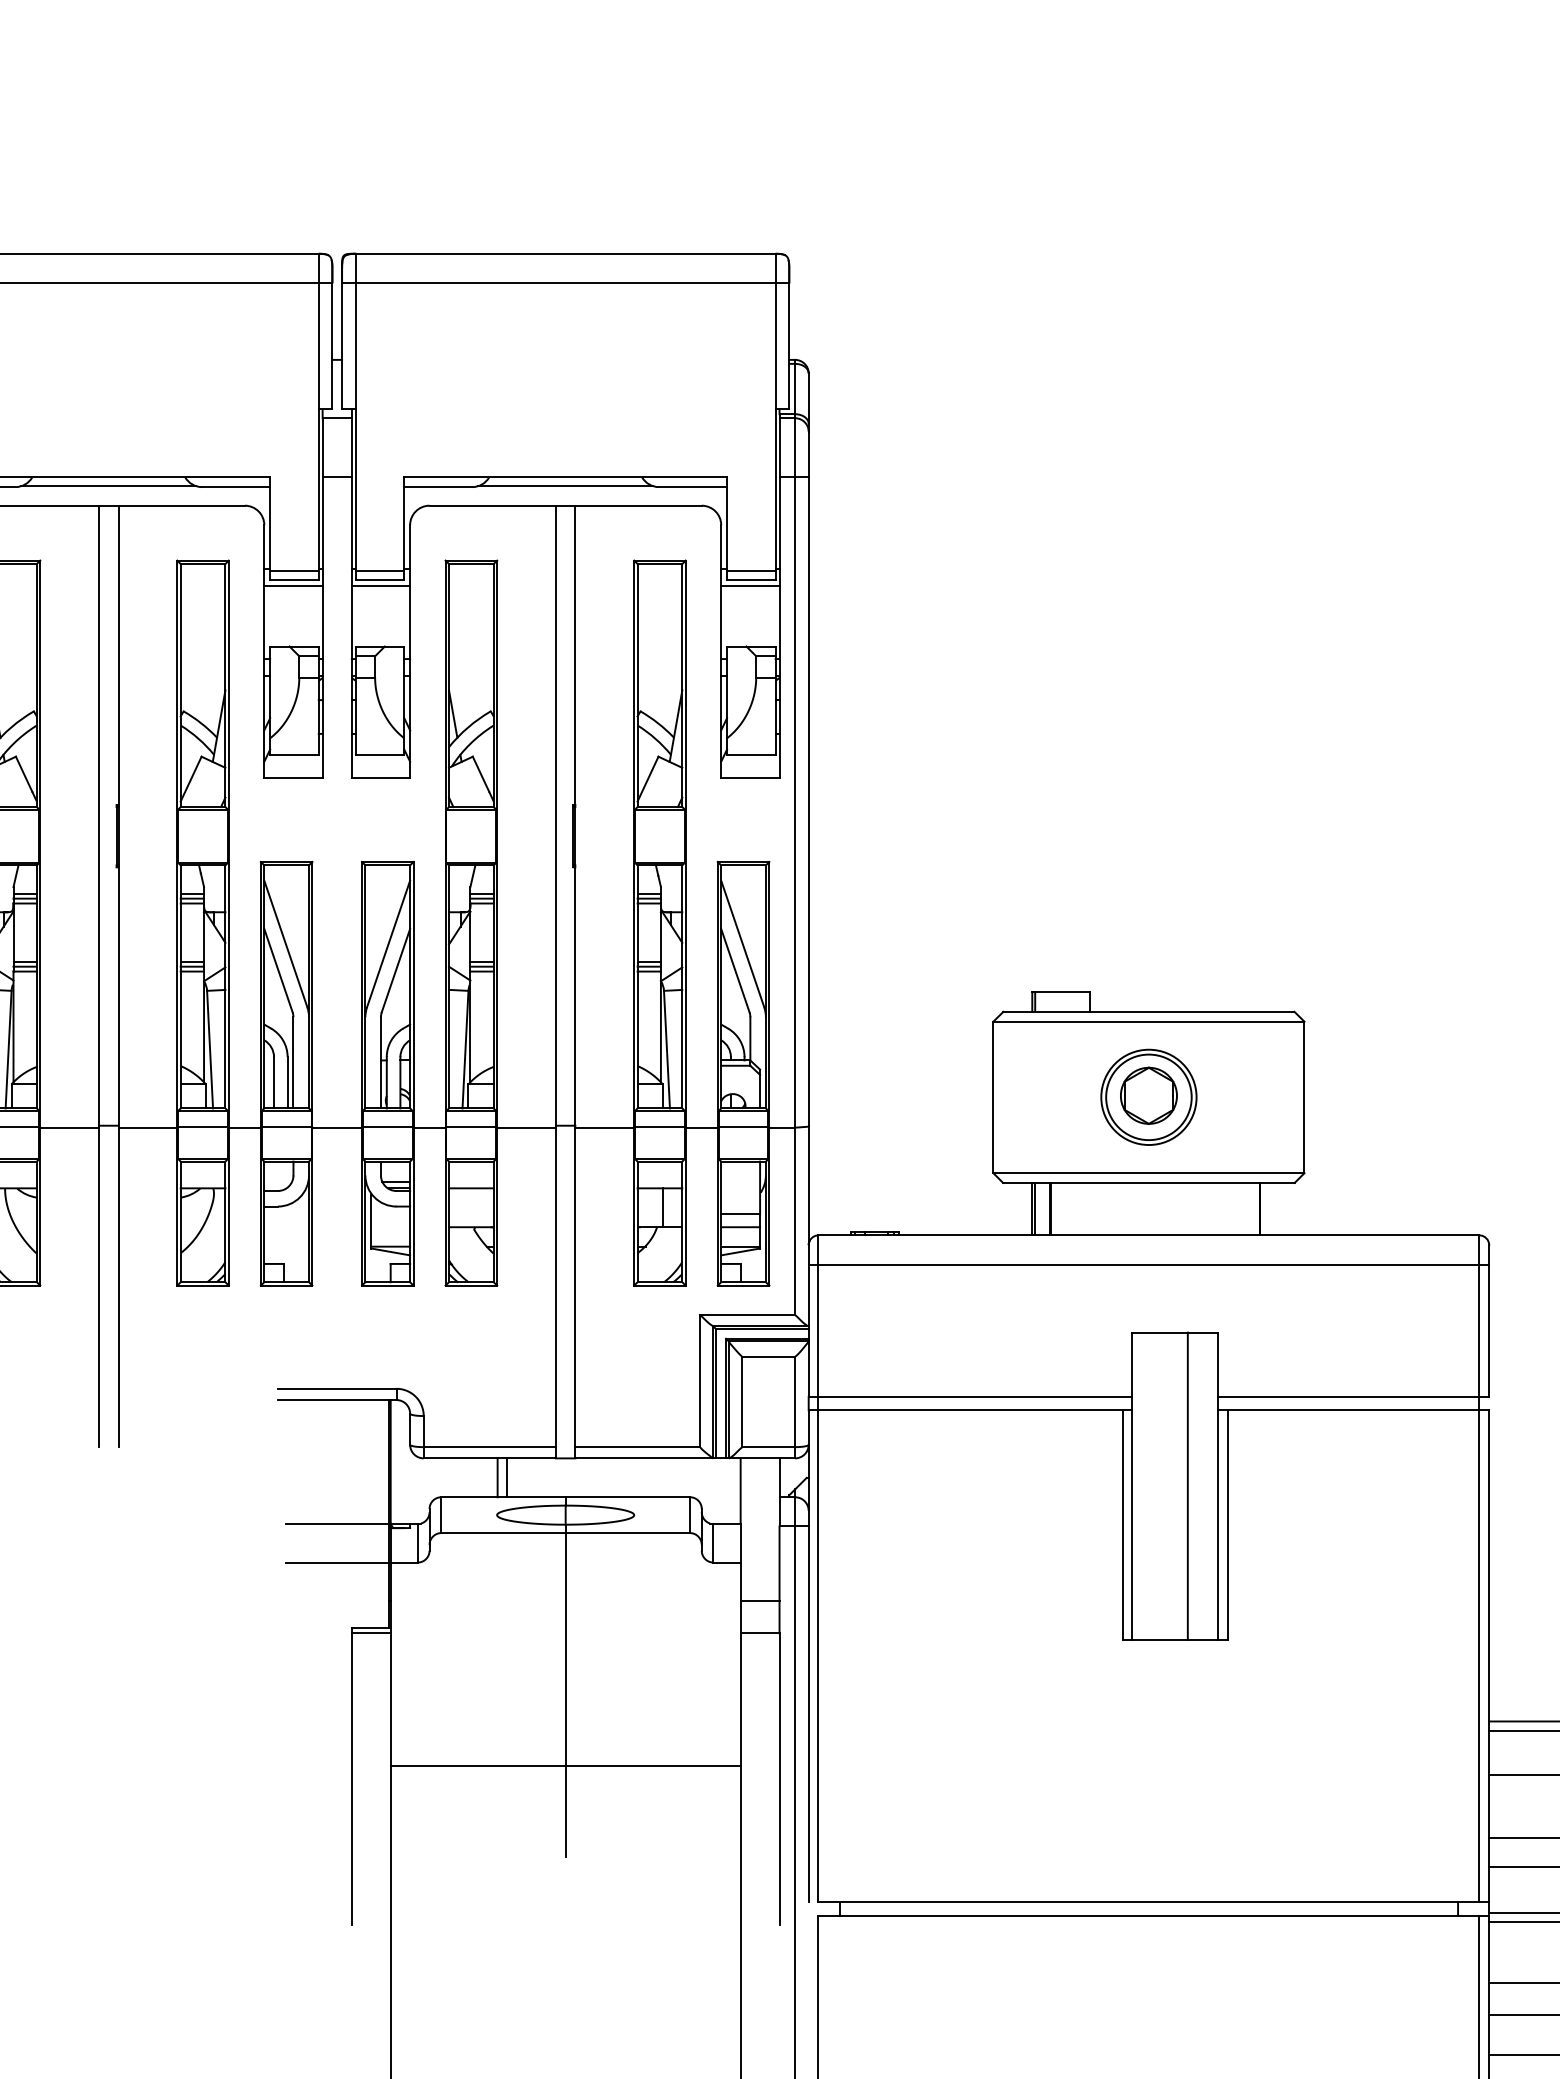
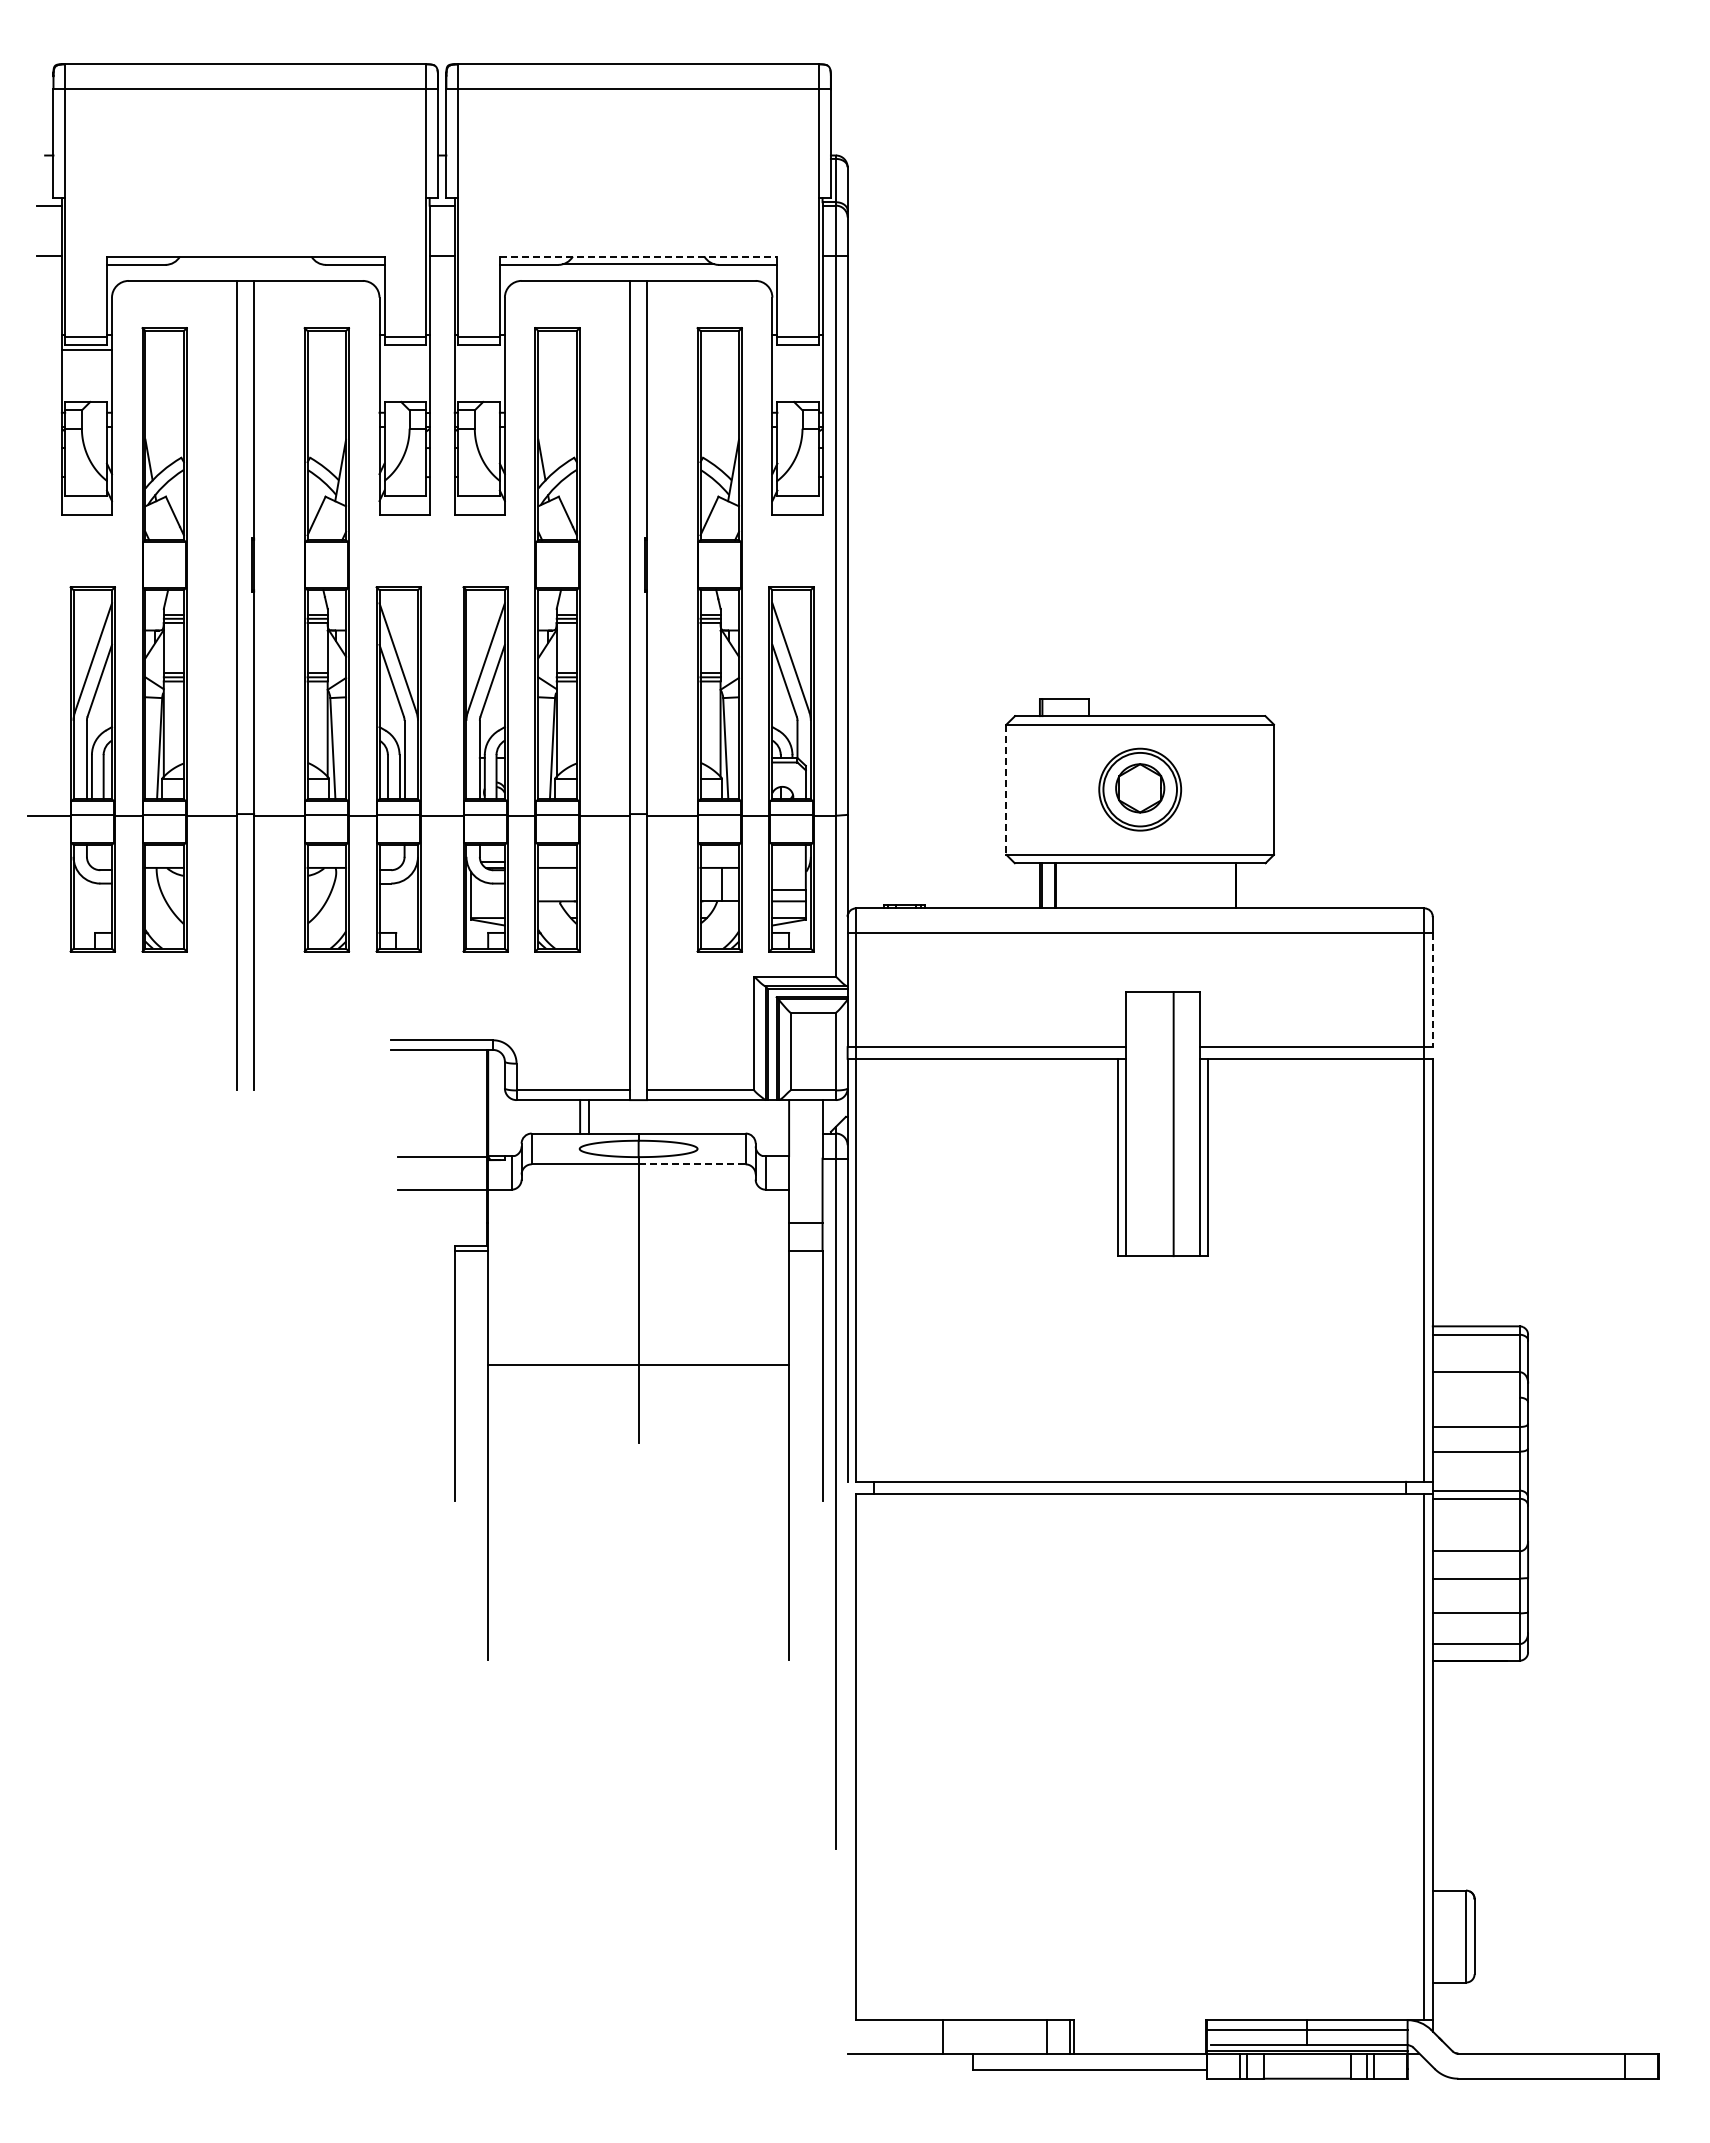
line: (565, 477) -> (638, 256), solid -> dashed
line: (108, 486) -> (245, 264), removed
line: (293, 585) -> (404, 349), removed
line: (380, 585) -> (479, 349), removed
line: (750, 585) -> (797, 349), removed
line: (993, 1098) -> (1006, 790), solid -> dashed
line: (1488, 1330) -> (1432, 990), solid -> dashed
line: (628, 1533) -> (692, 1164), solid -> dashed

